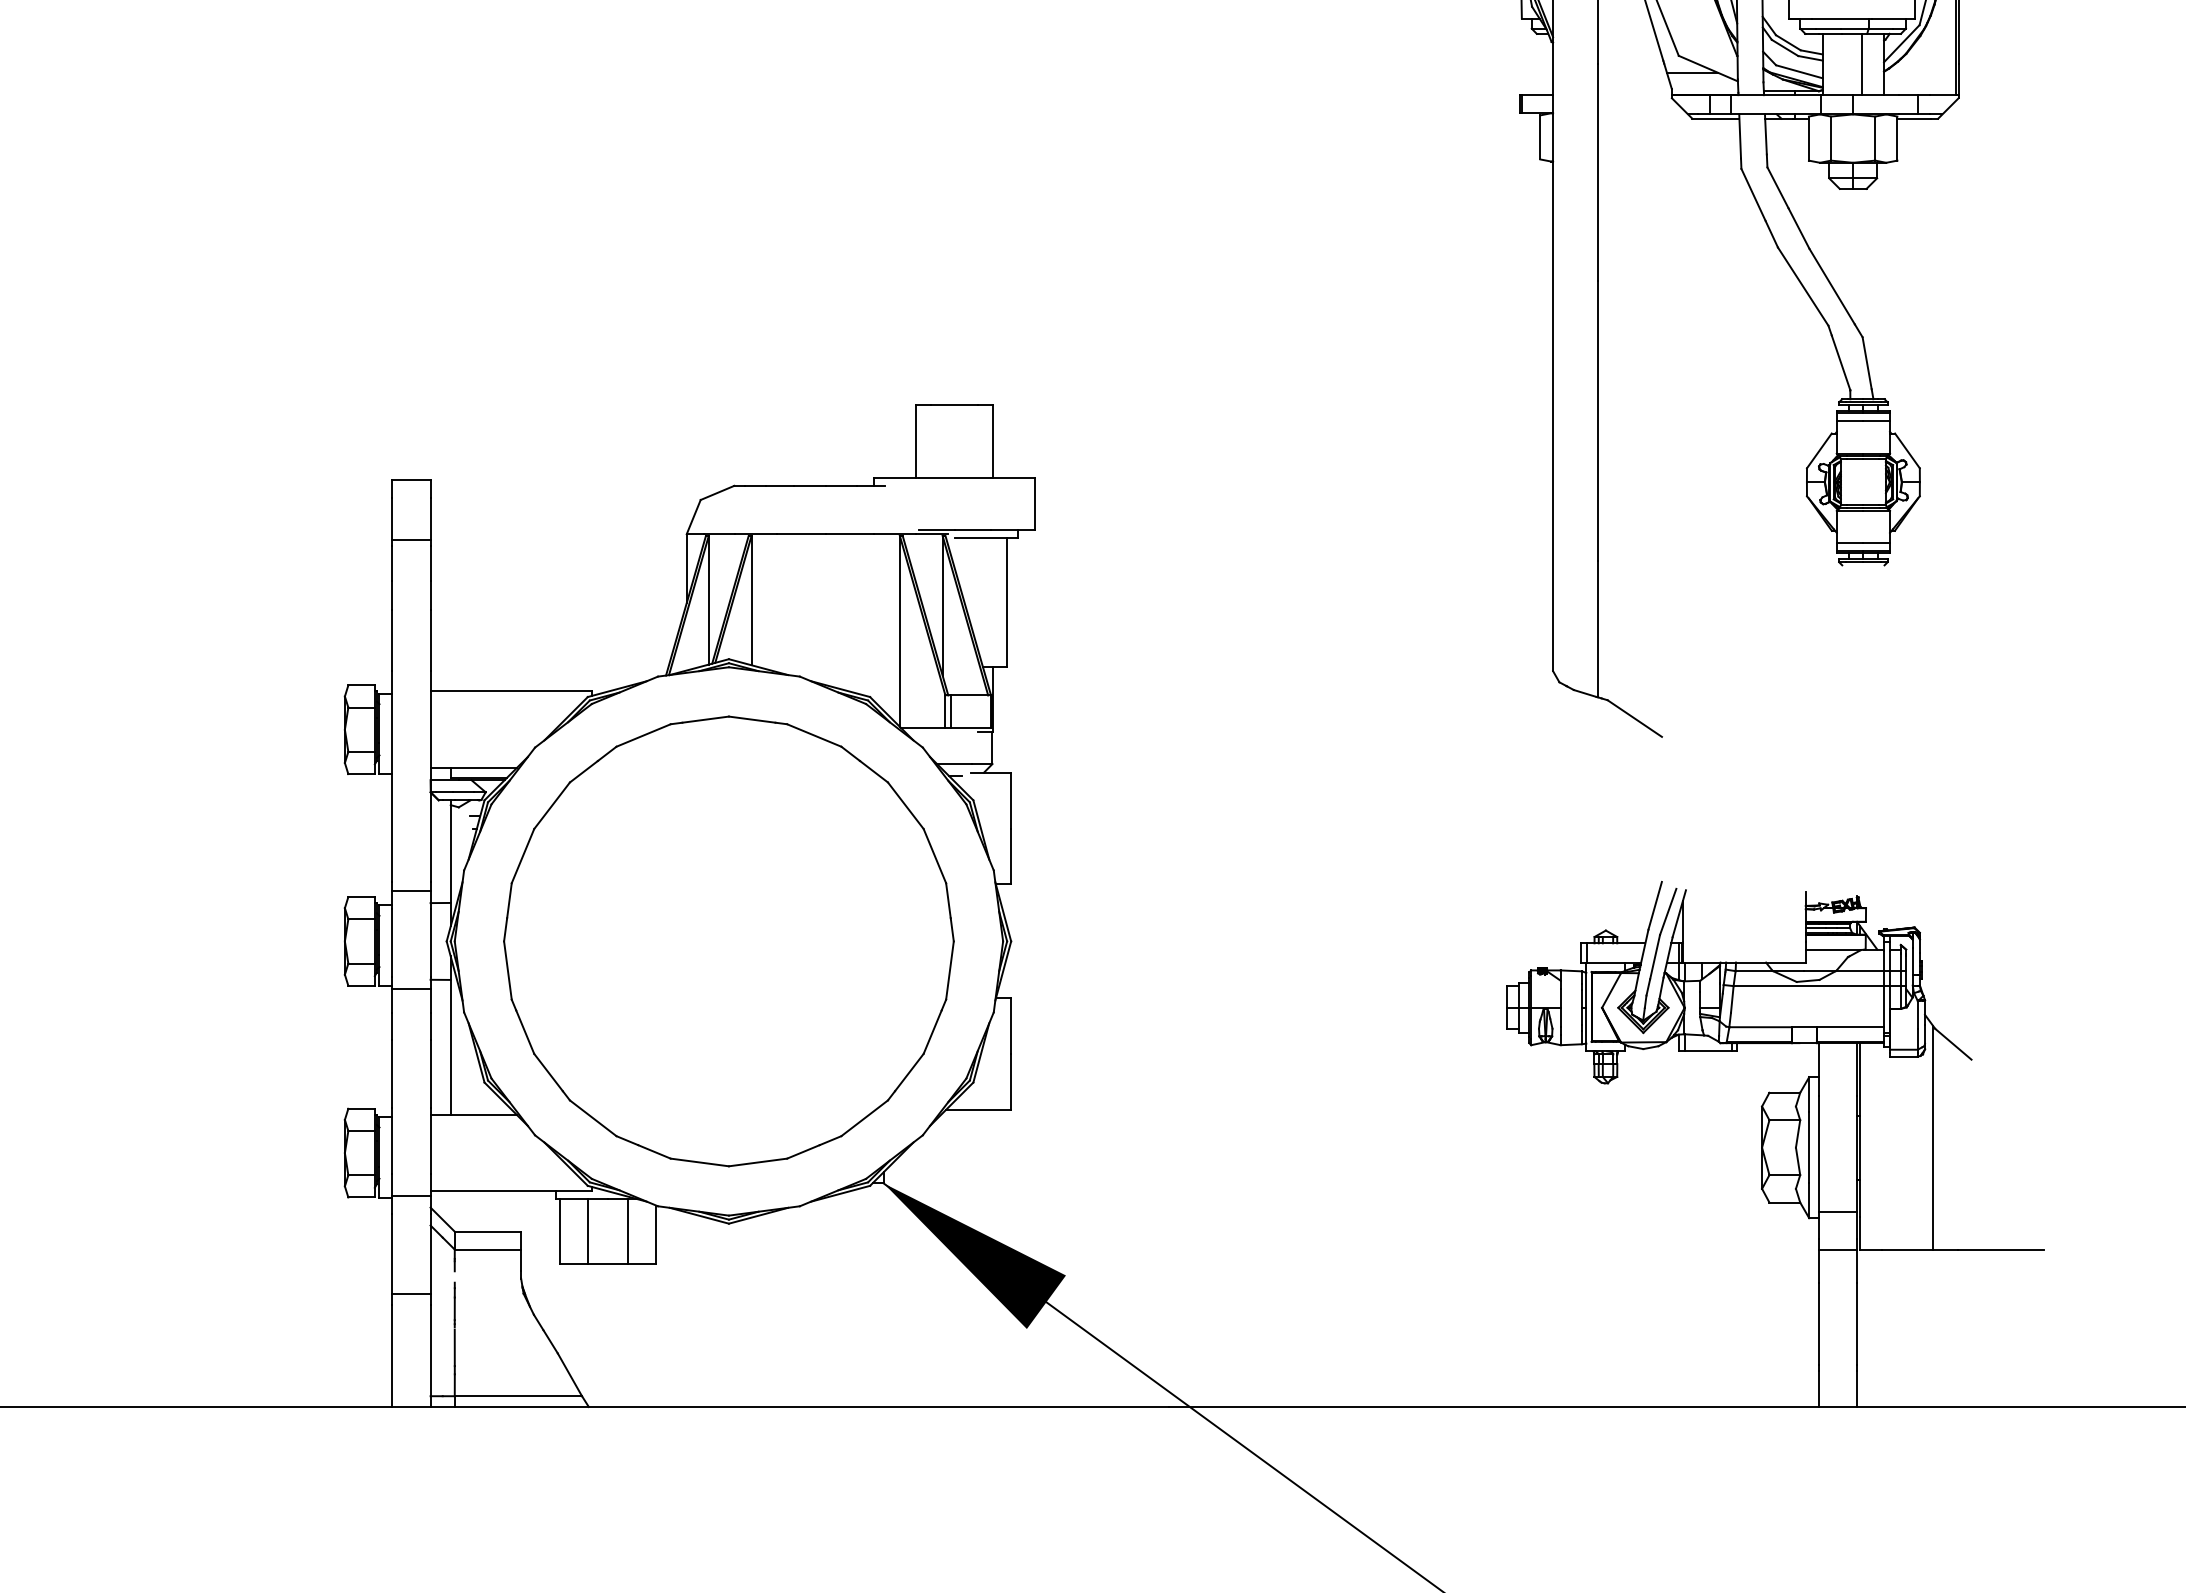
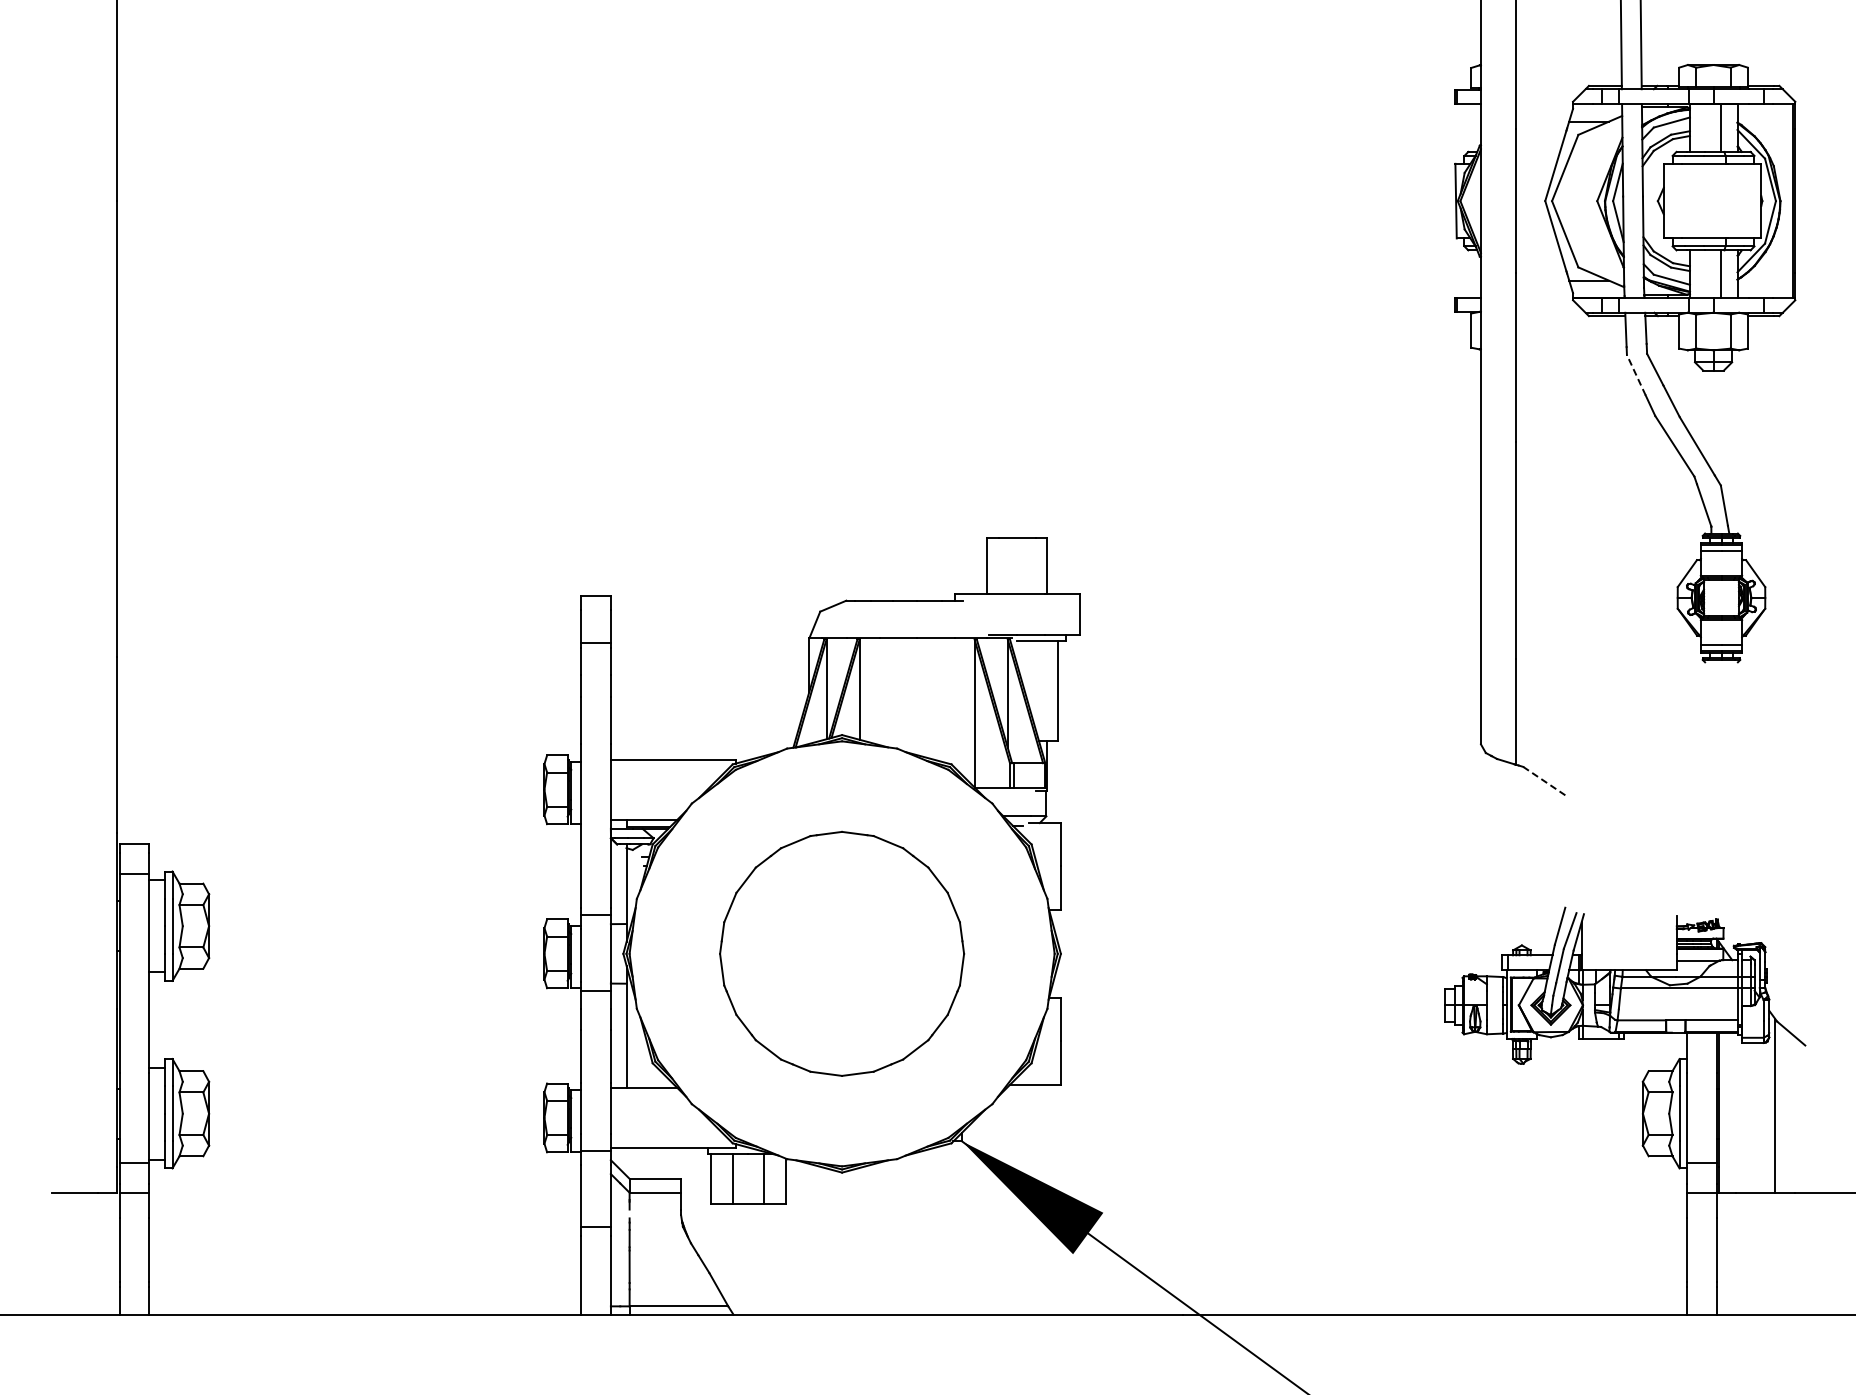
line: (1753, 194) -> (1636, 374), solid -> dashed
line: (1633, 717) -> (1543, 780), solid -> dashed
part: (728, 940) -> (841, 953), size x0.7

